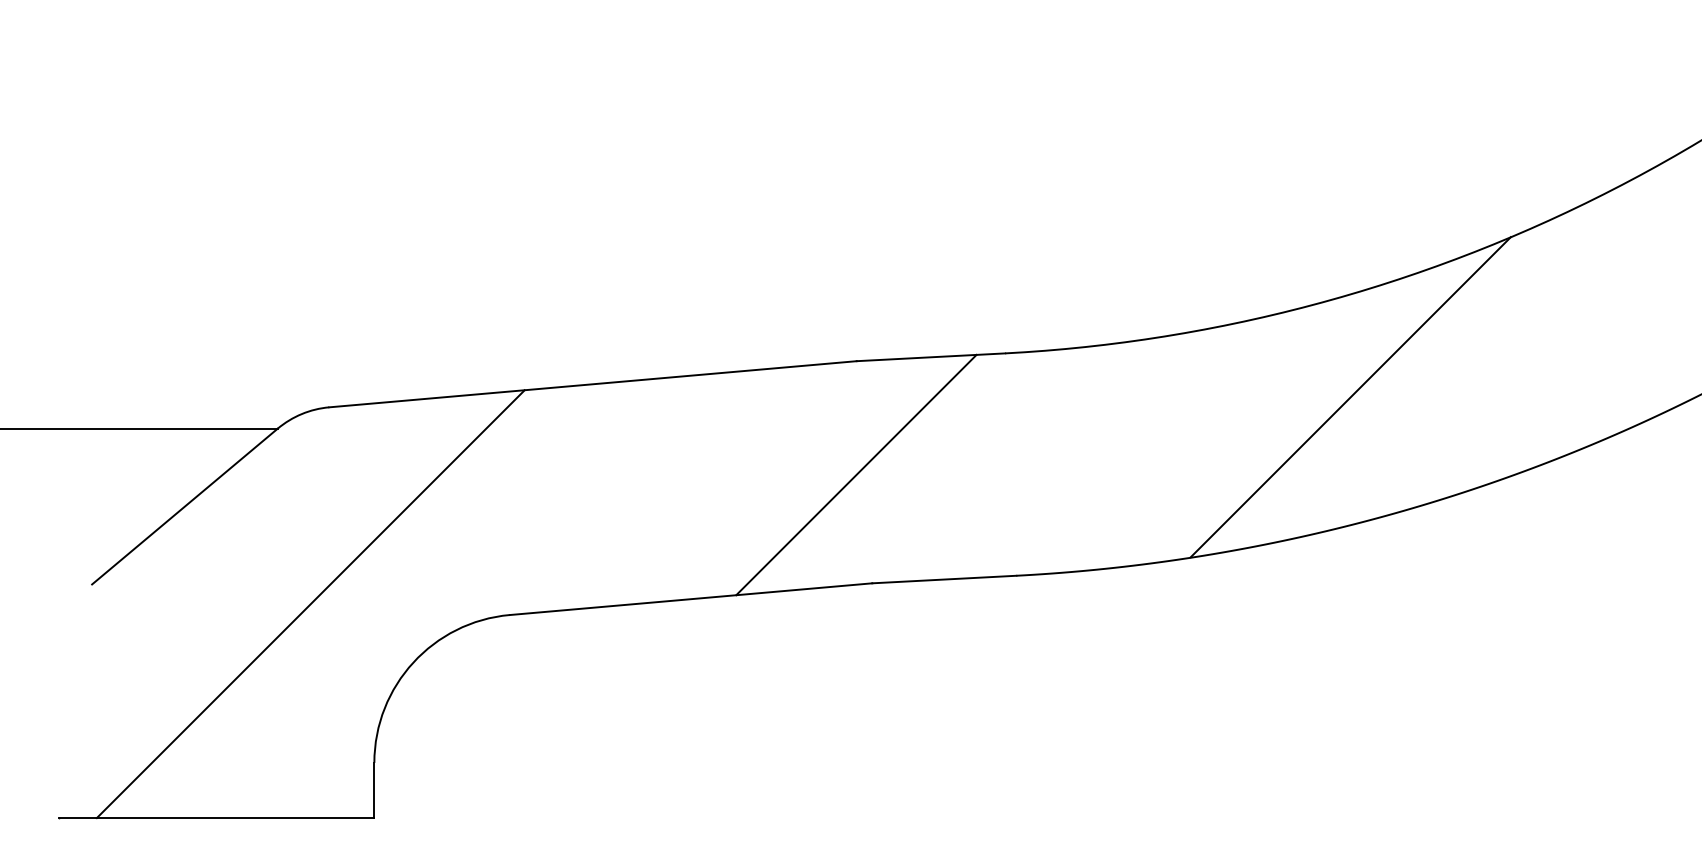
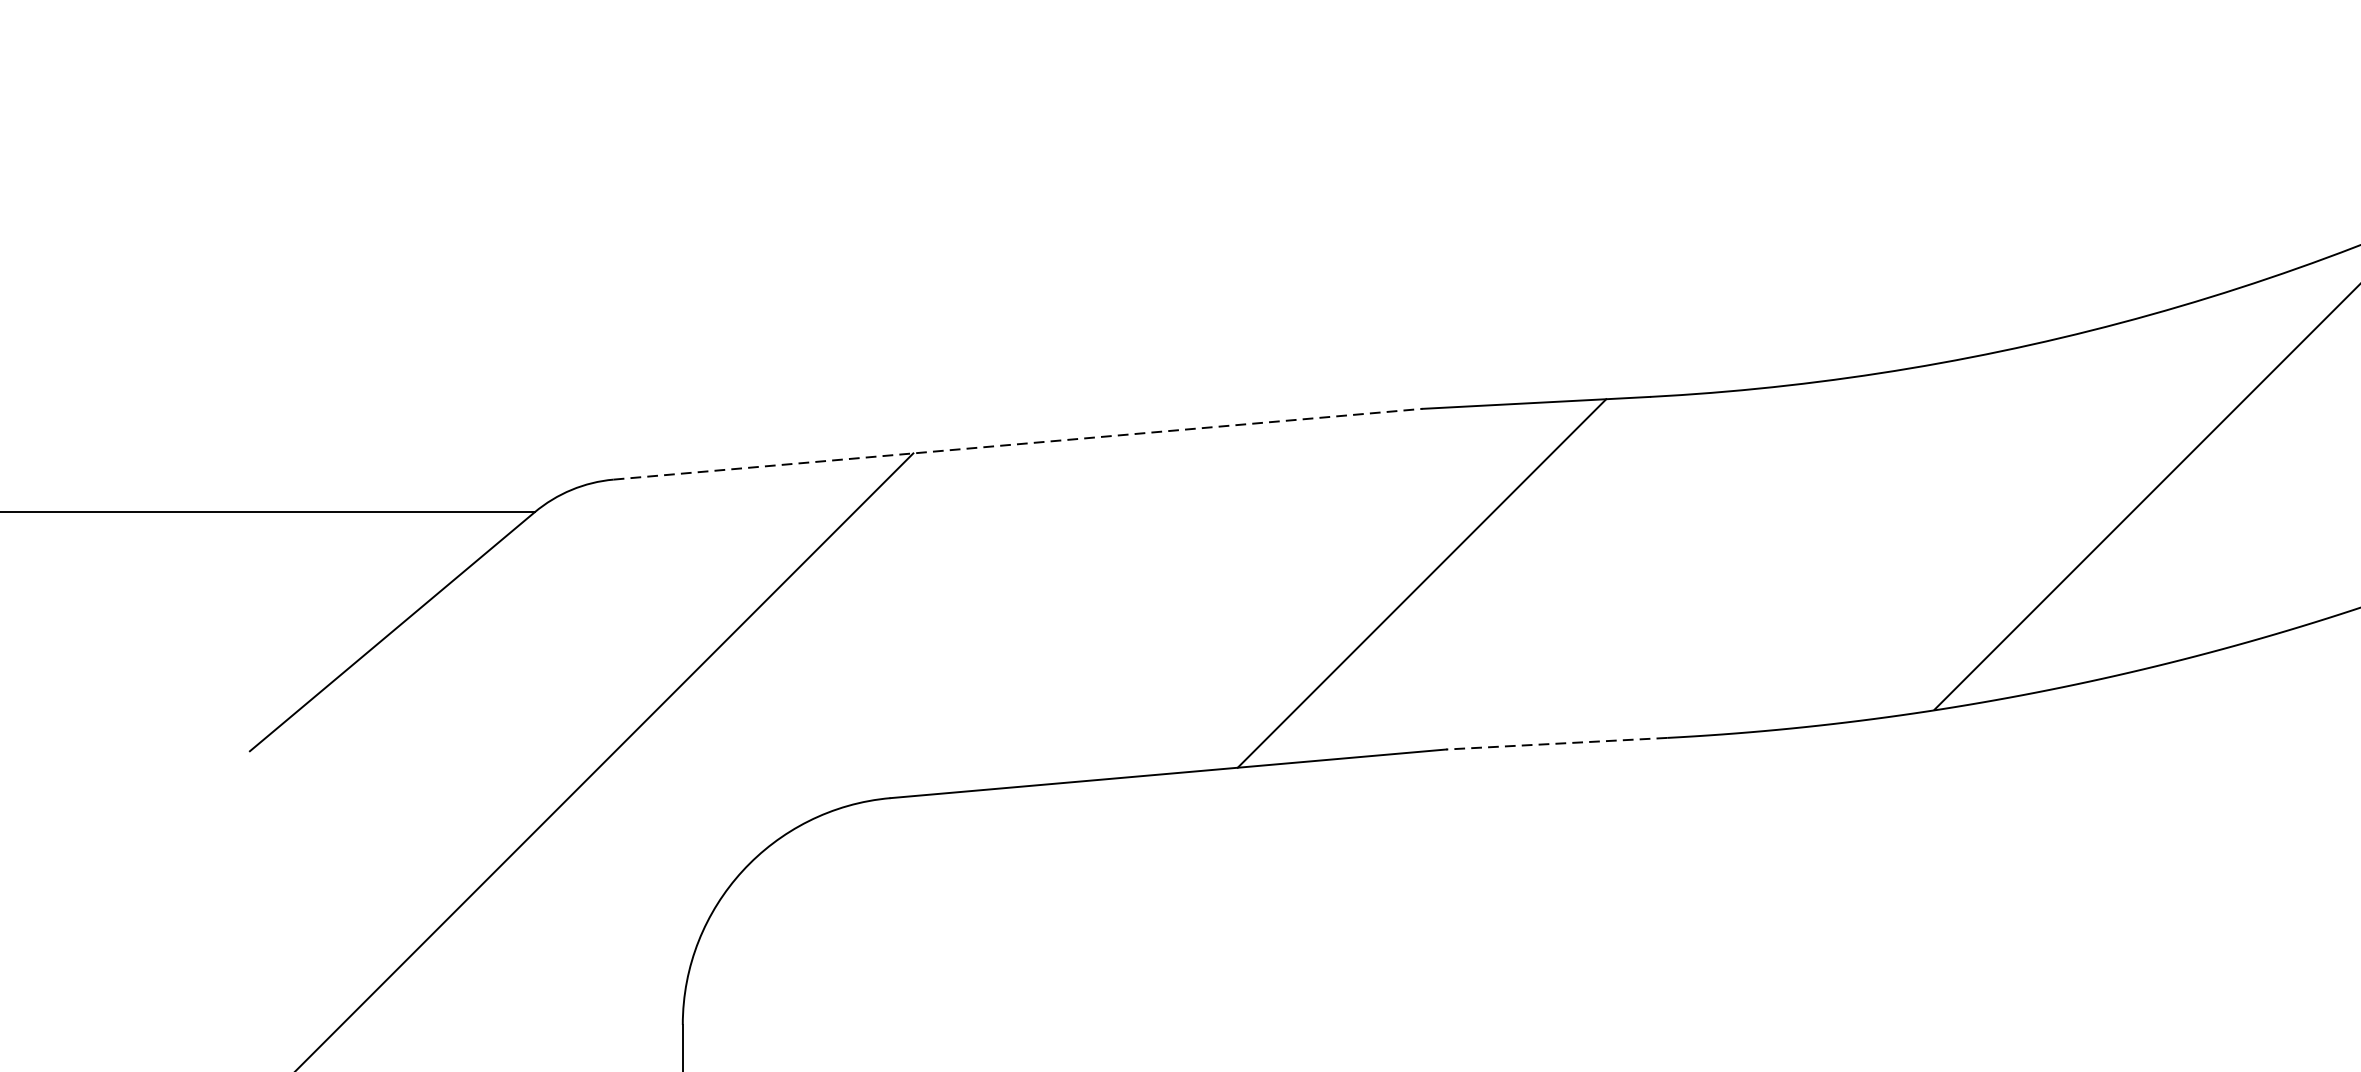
line: (593, 384) -> (1018, 444), solid -> dashed
line: (943, 579) -> (1555, 743), solid -> dashed

